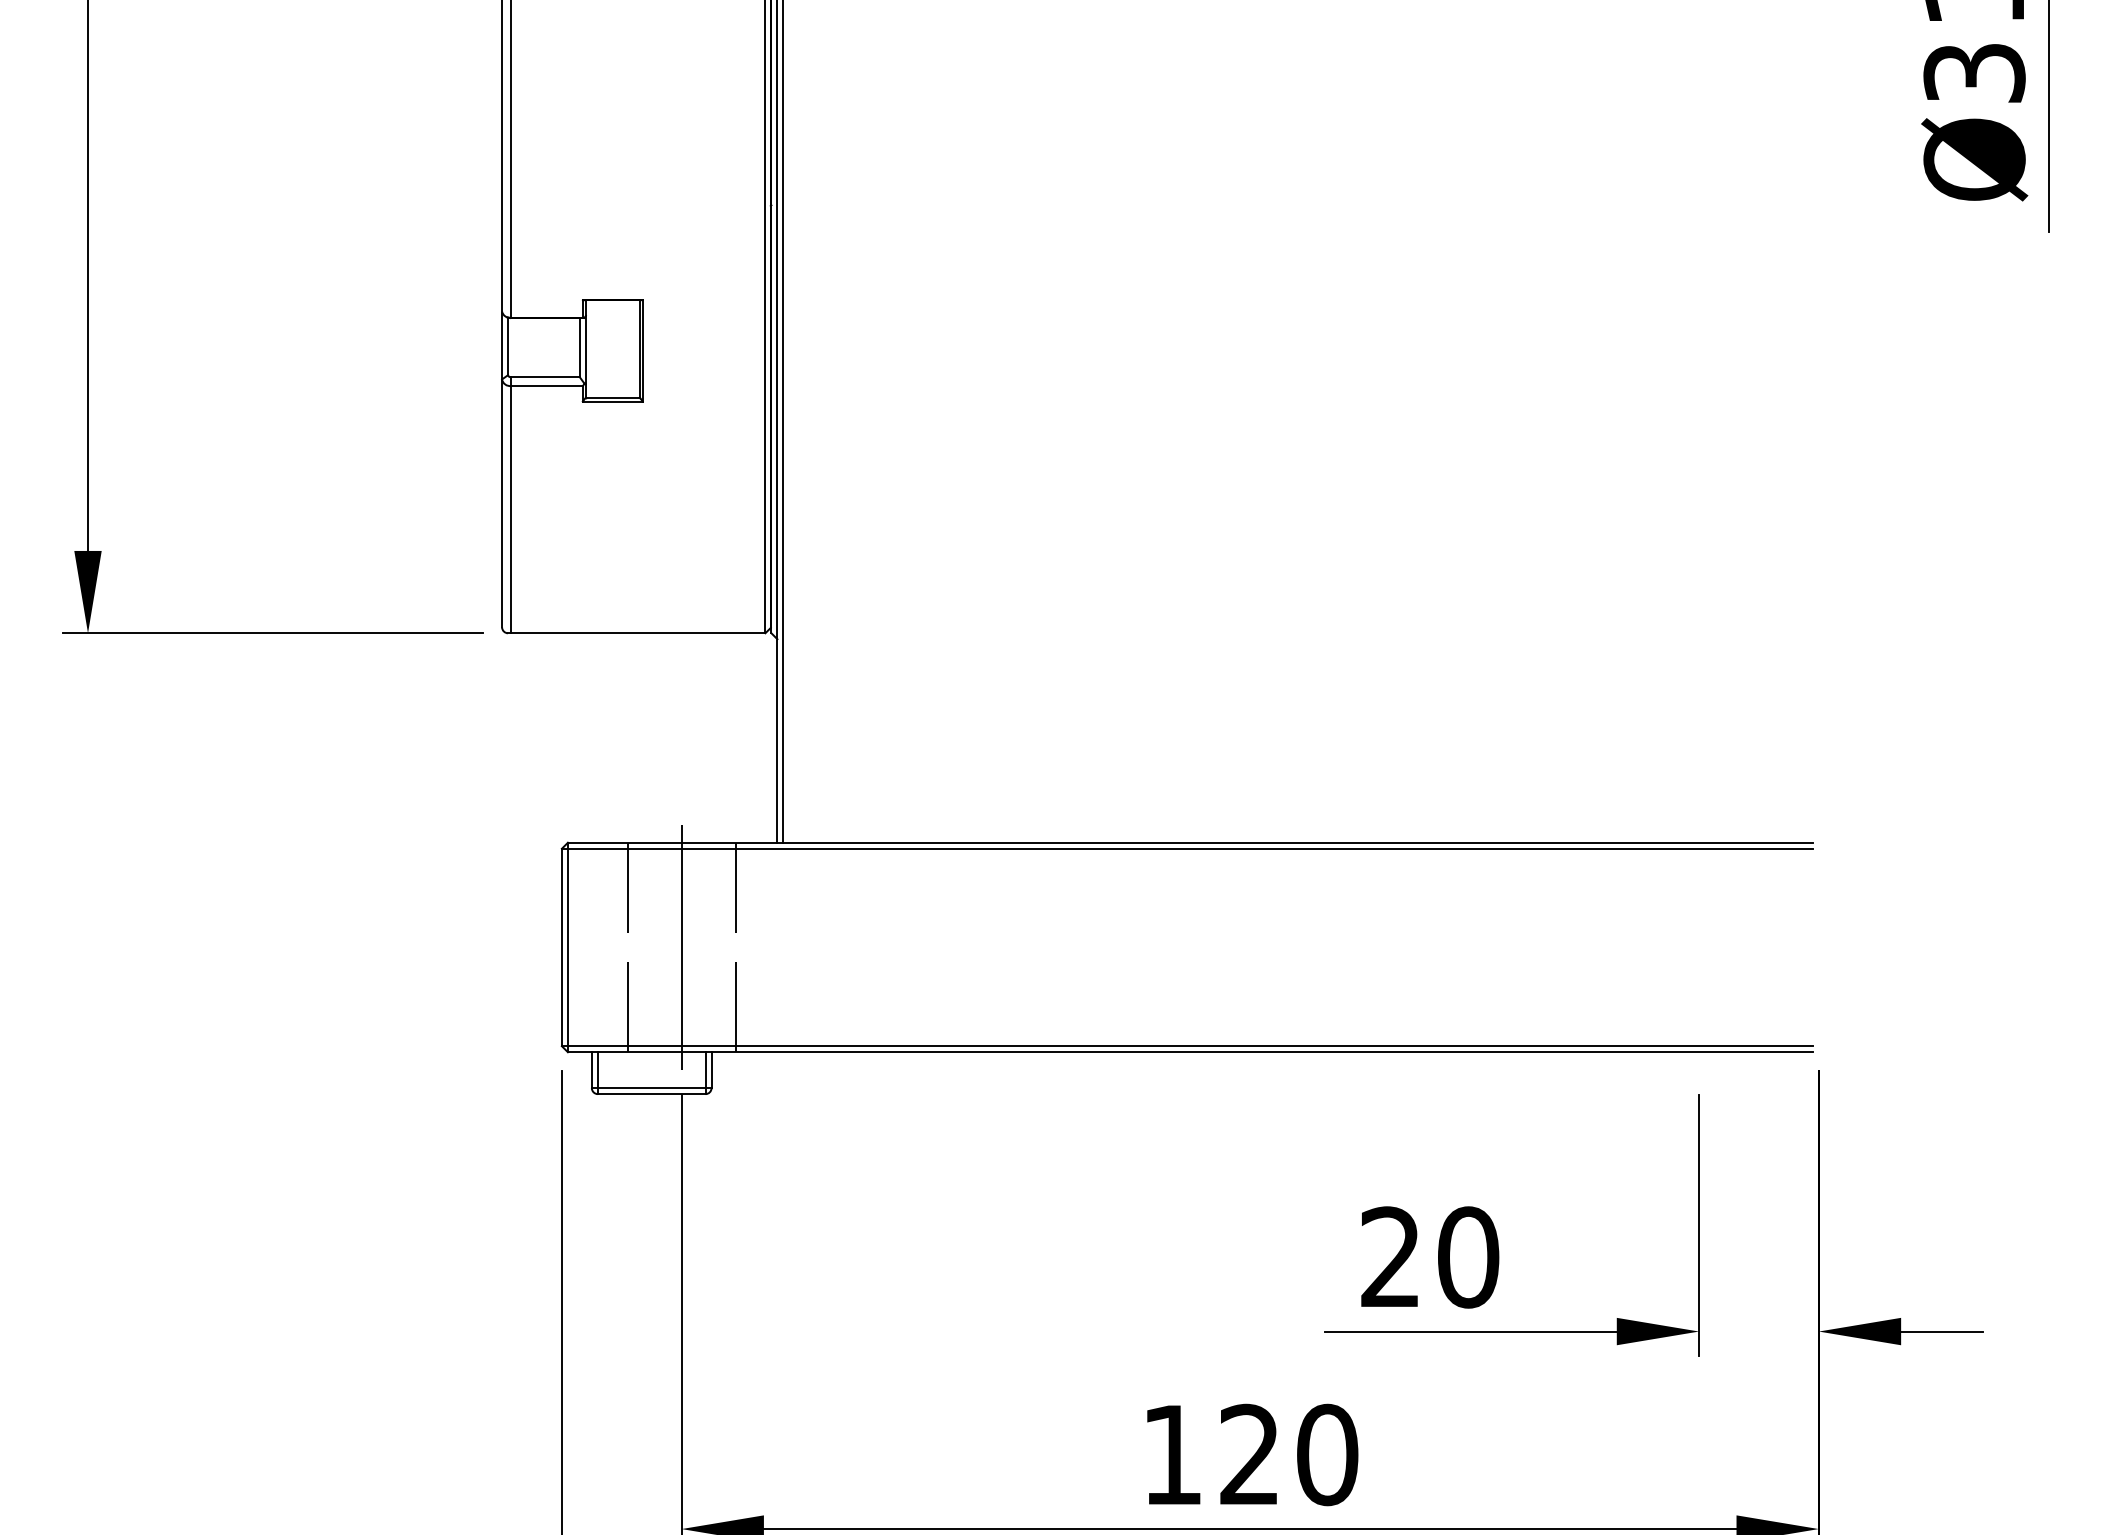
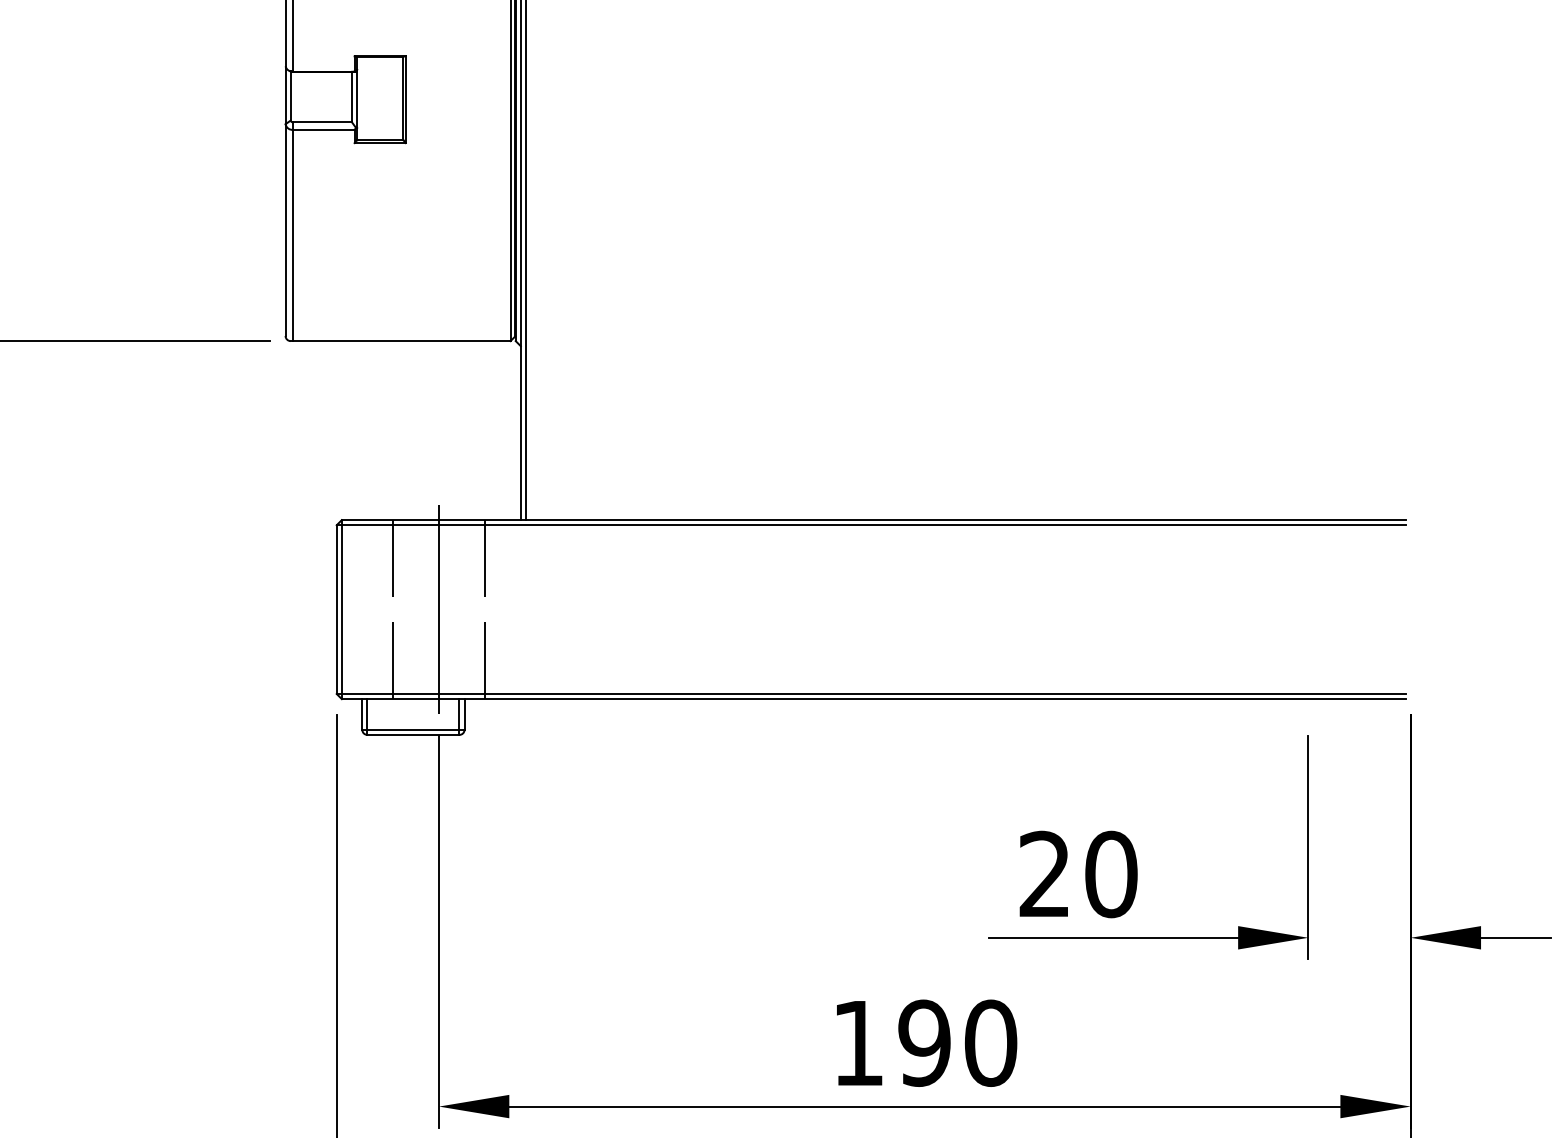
text: (1249, 1454) -> (924, 1042), 120 -> 190

